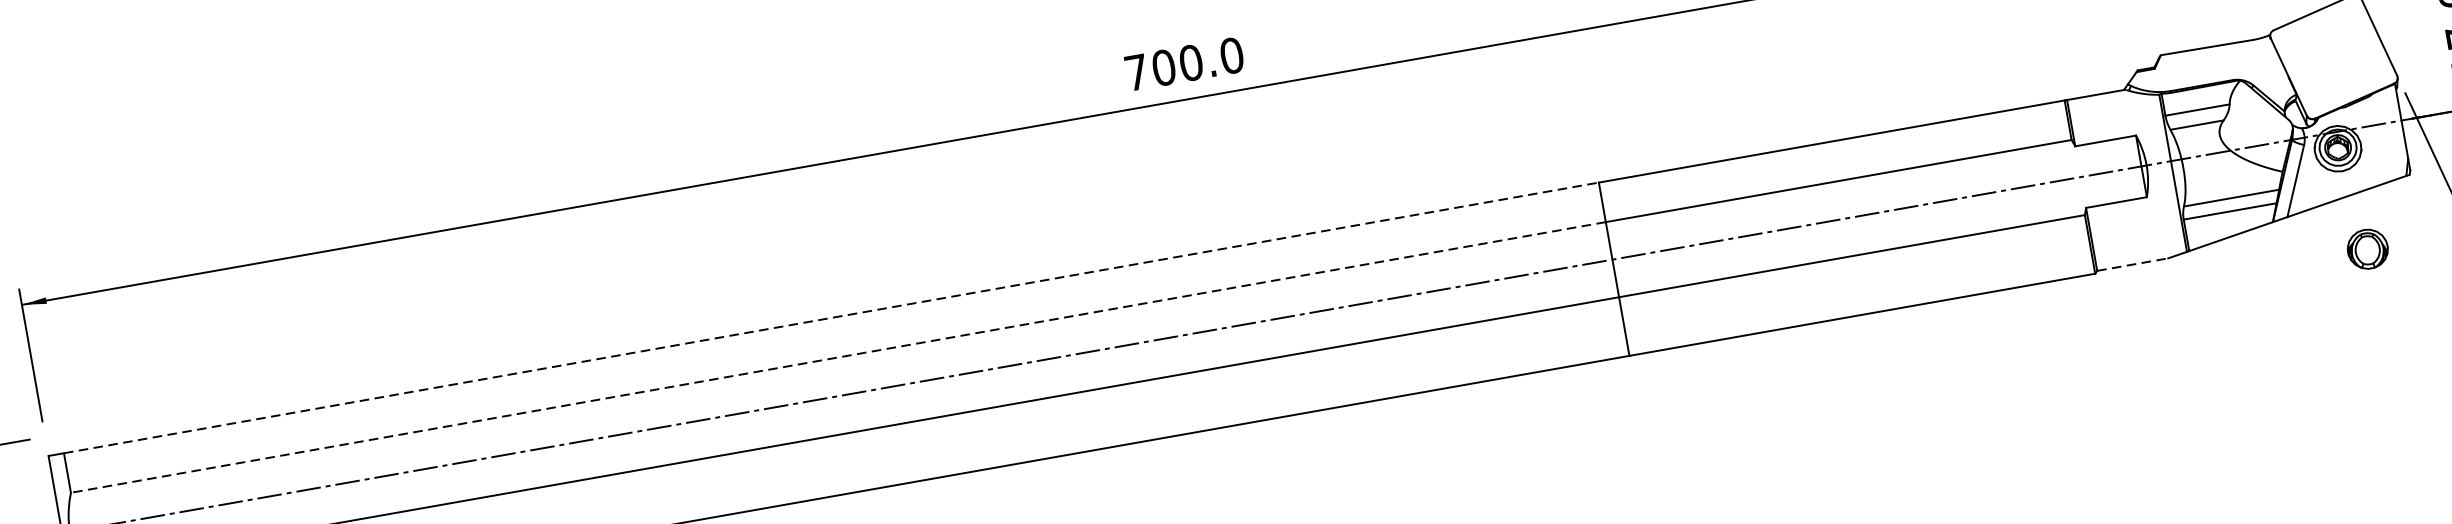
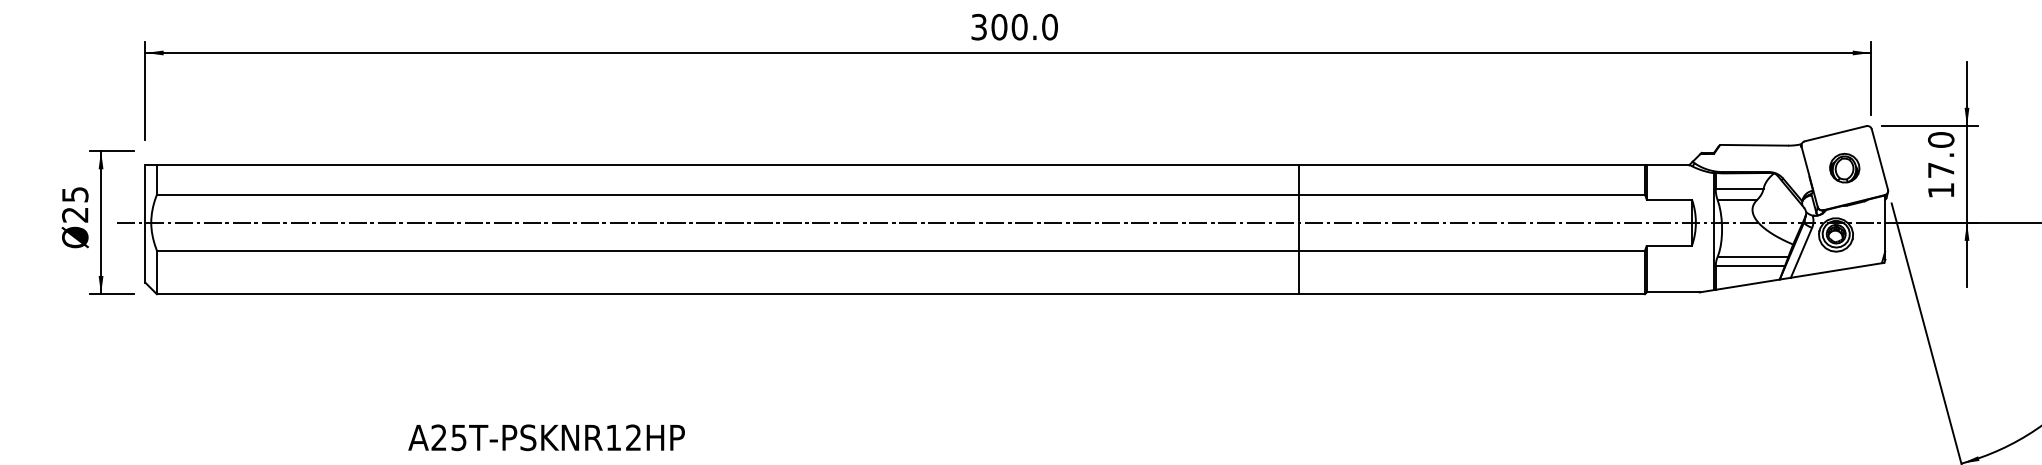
text: (1135, 71) -> (978, 26), 700.0 -> 300.0
part: (2367, 248) -> (1844, 167), moved
line: (2133, 264) -> (1673, 292), dashed -> solid
line: (831, 318) -> (727, 165), dashed -> solid
line: (838, 357) -> (727, 194), dashed -> solid

